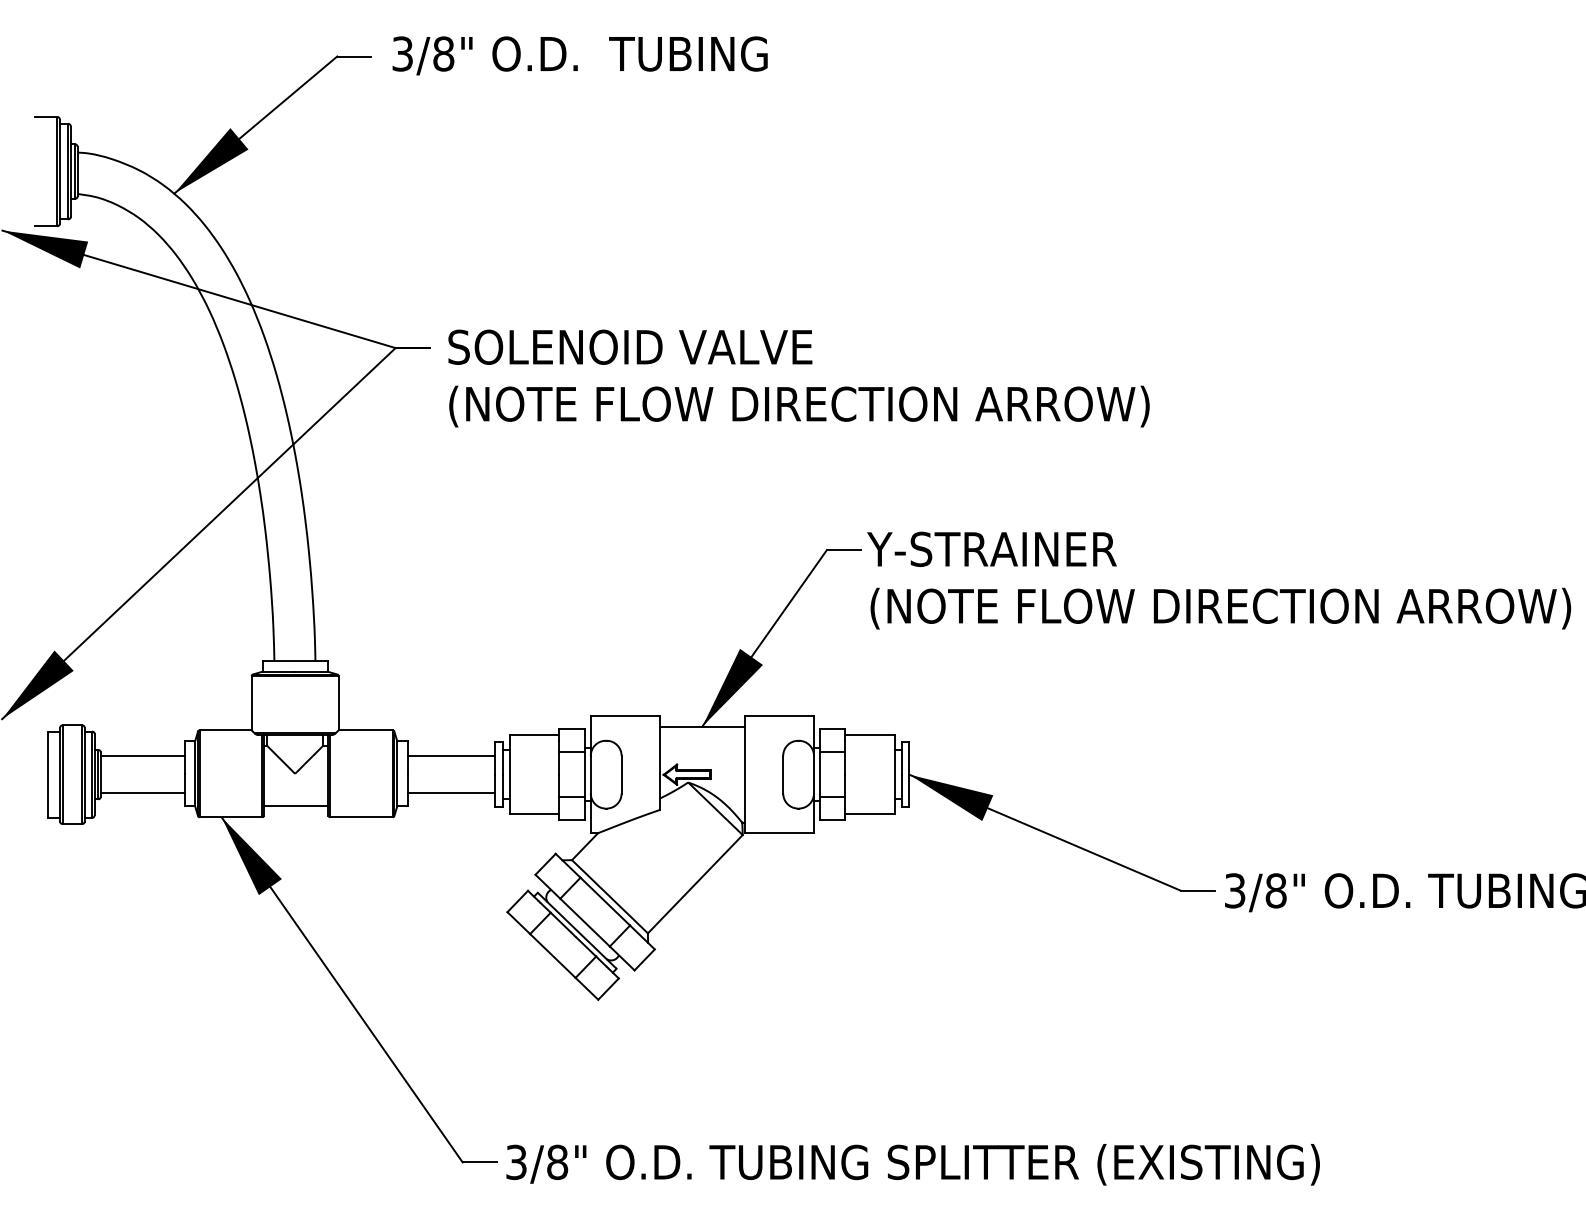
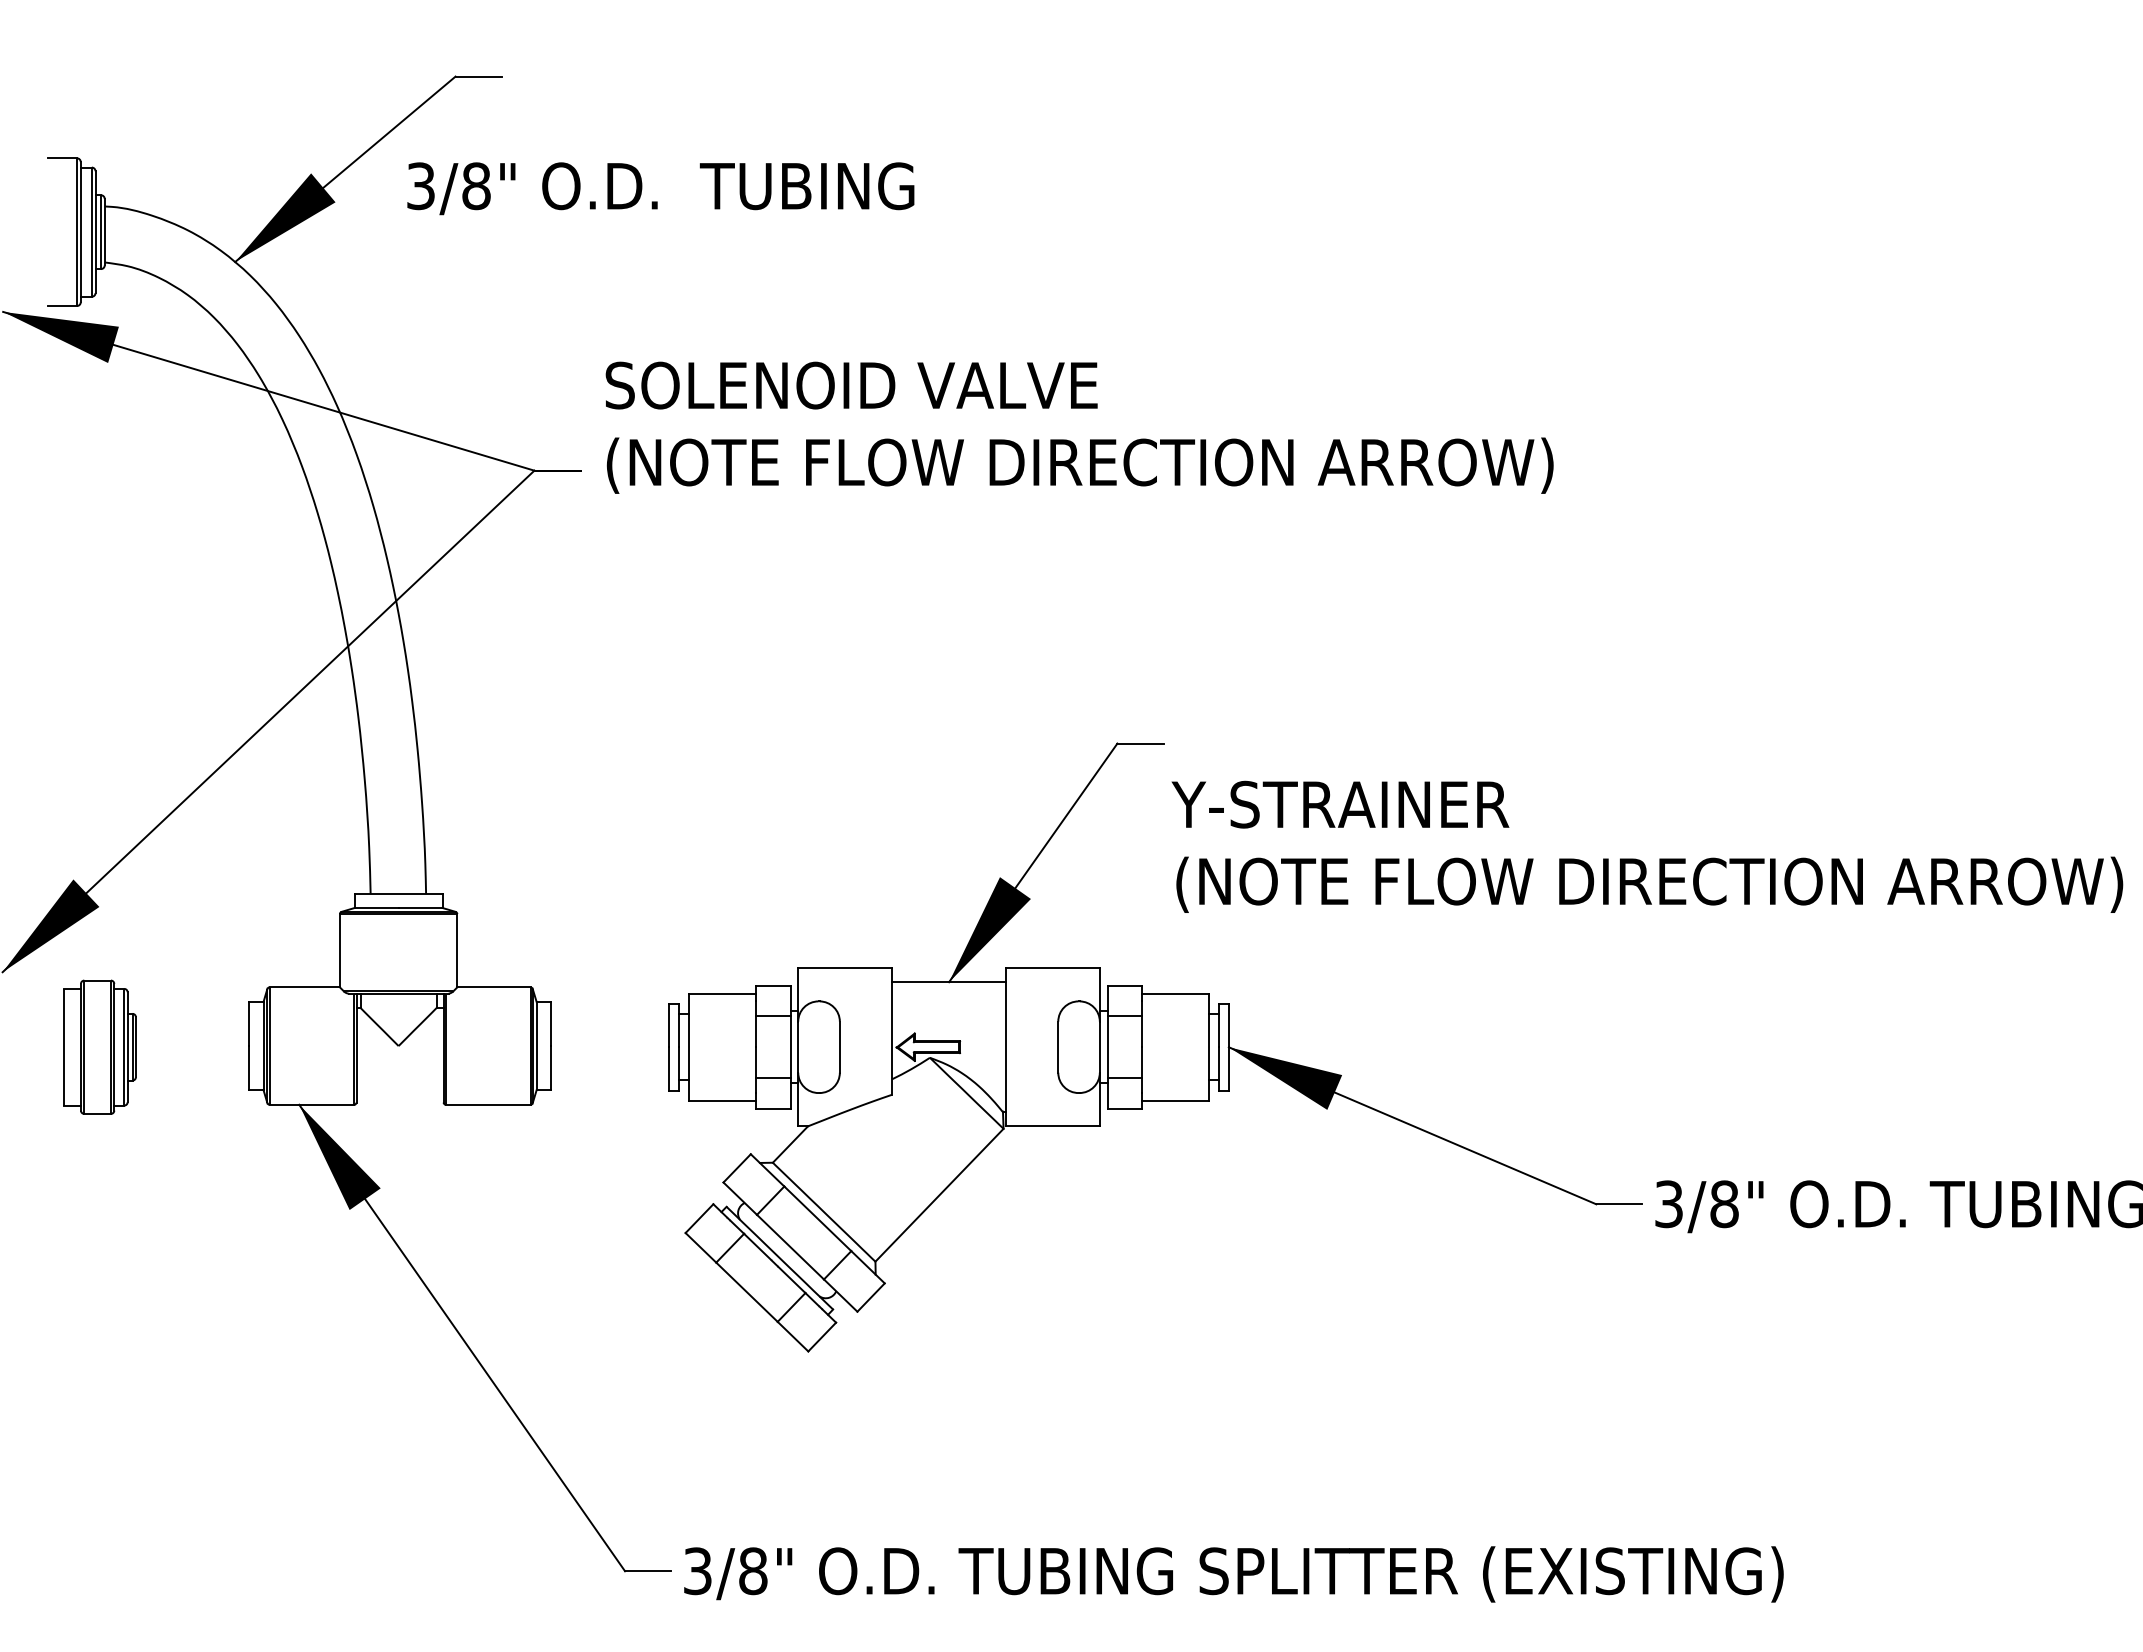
text: (579, 55) -> (660, 188), moved
text: (798, 378) -> (1079, 427), moved
text: (1219, 580) -> (1647, 846), moved
line: (142, 756) -> (192, 1022), removed
line: (451, 756) -> (609, 1022), removed
line: (142, 793) -> (192, 1072), removed
line: (451, 793) -> (609, 1072), removed
line: (295, 805) -> (399, 1089), removed

